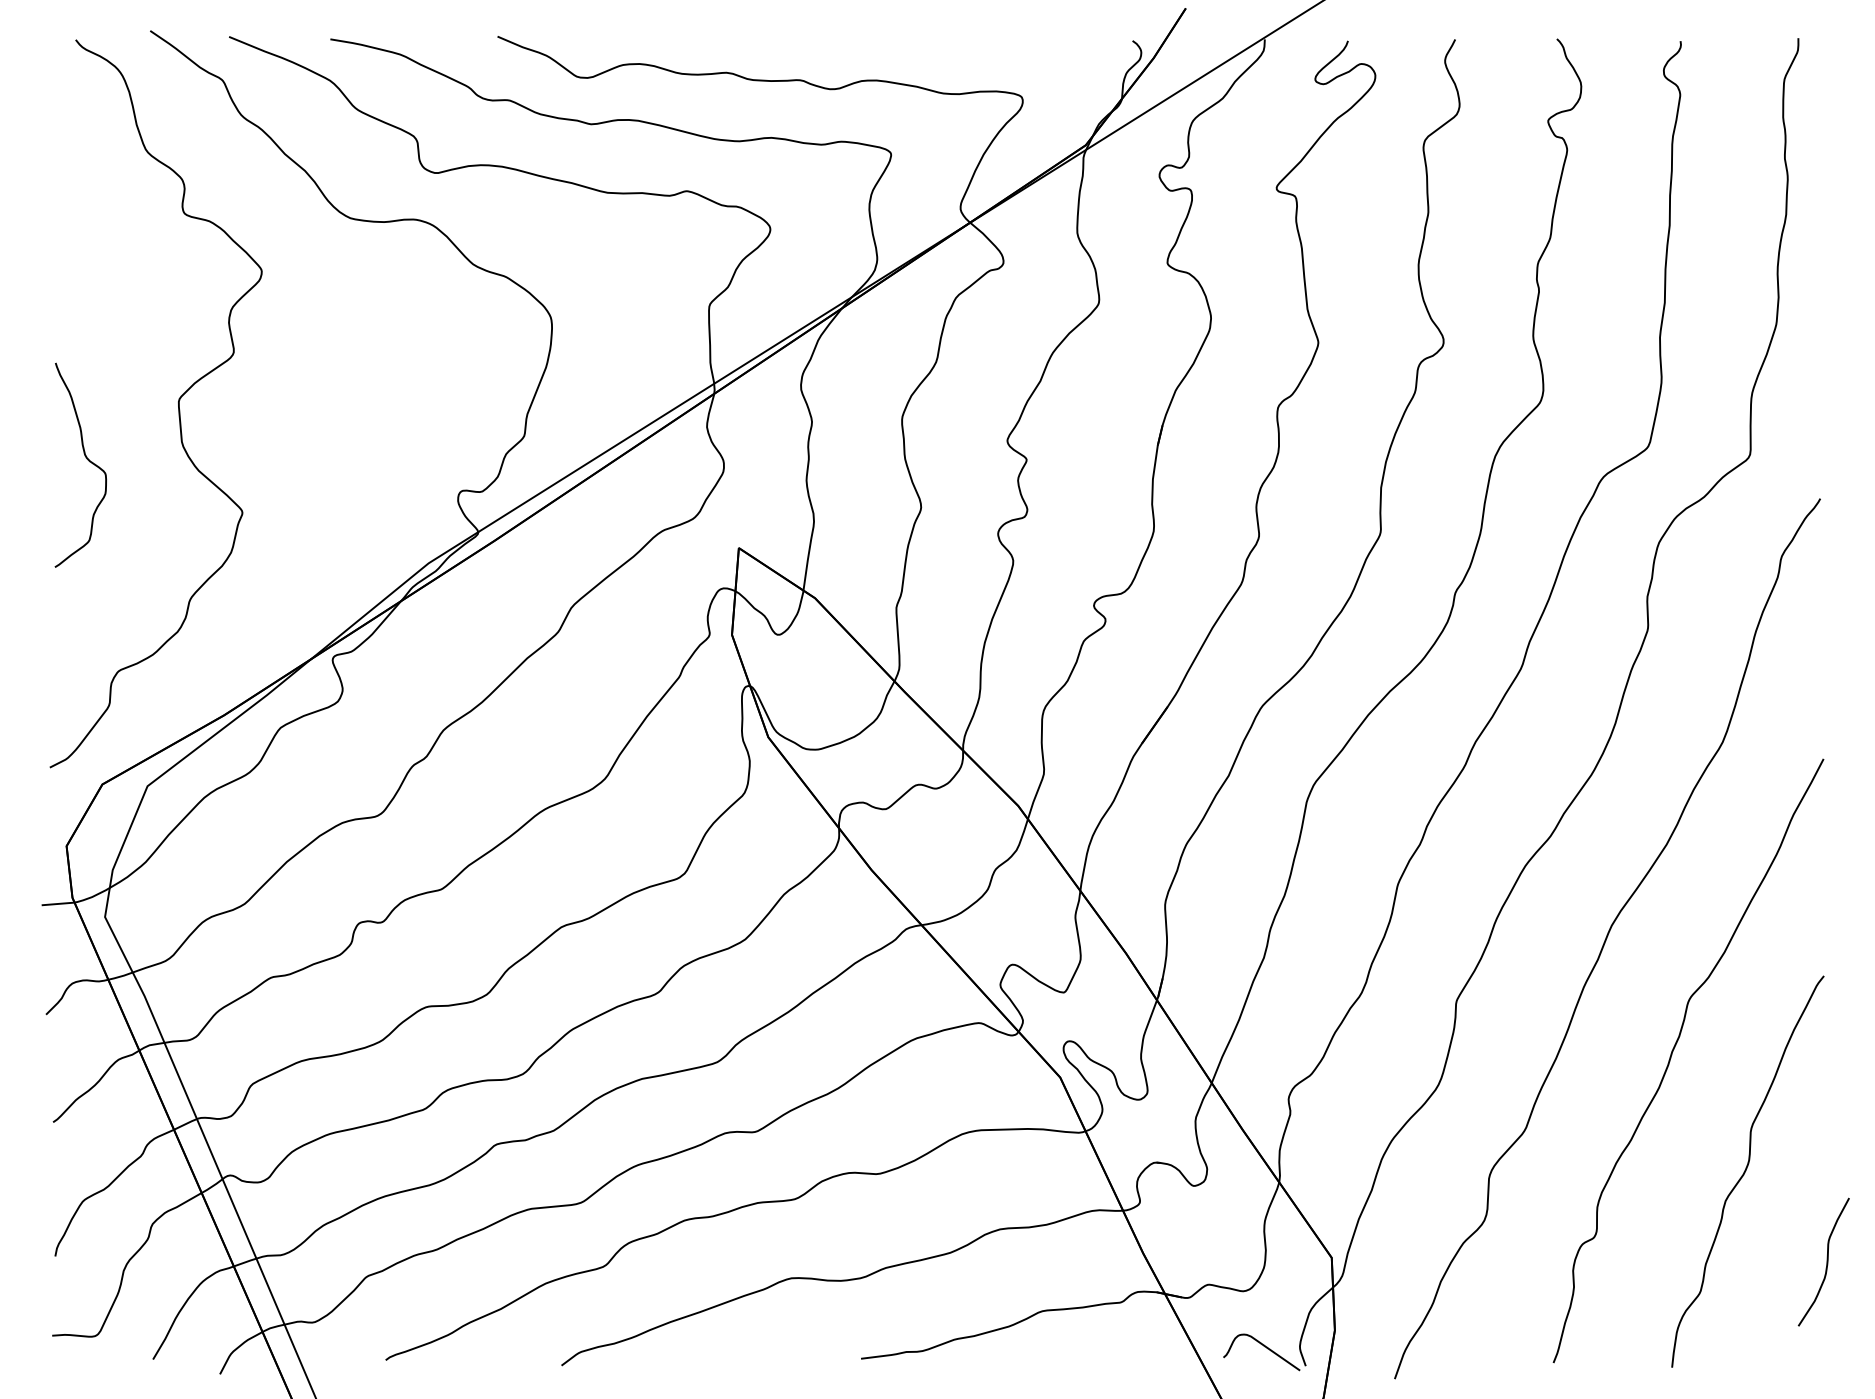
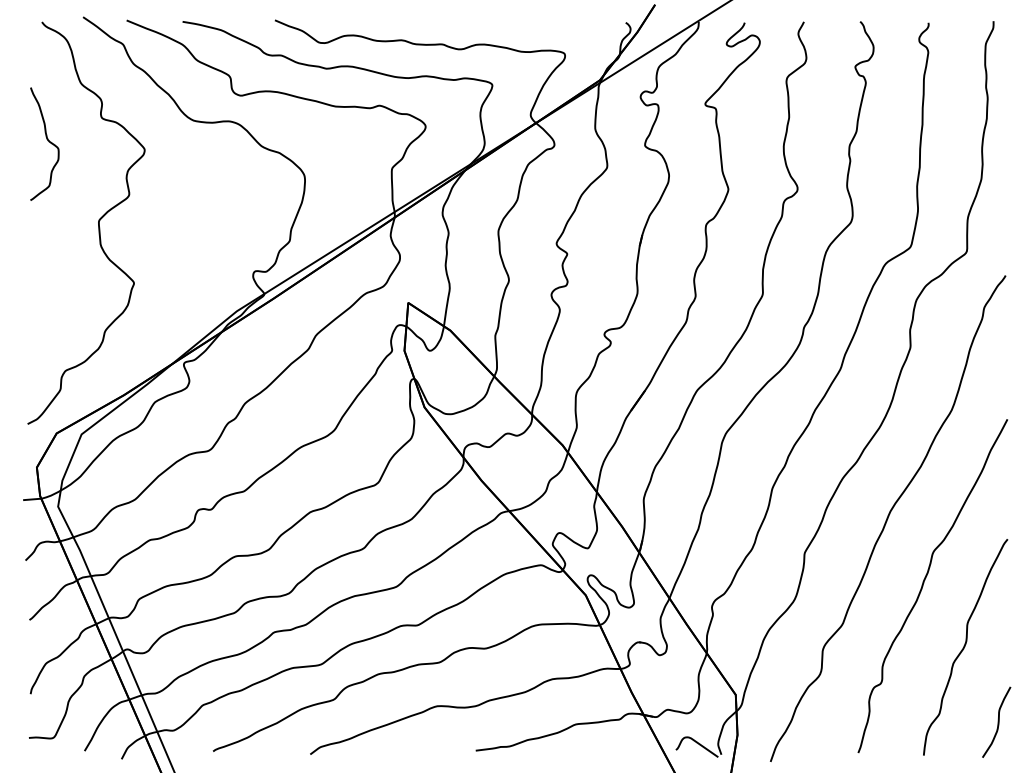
curve: (85, 458) -> (47, 140), moved
curve: (1825, 1260) -> (997, 721), moved

